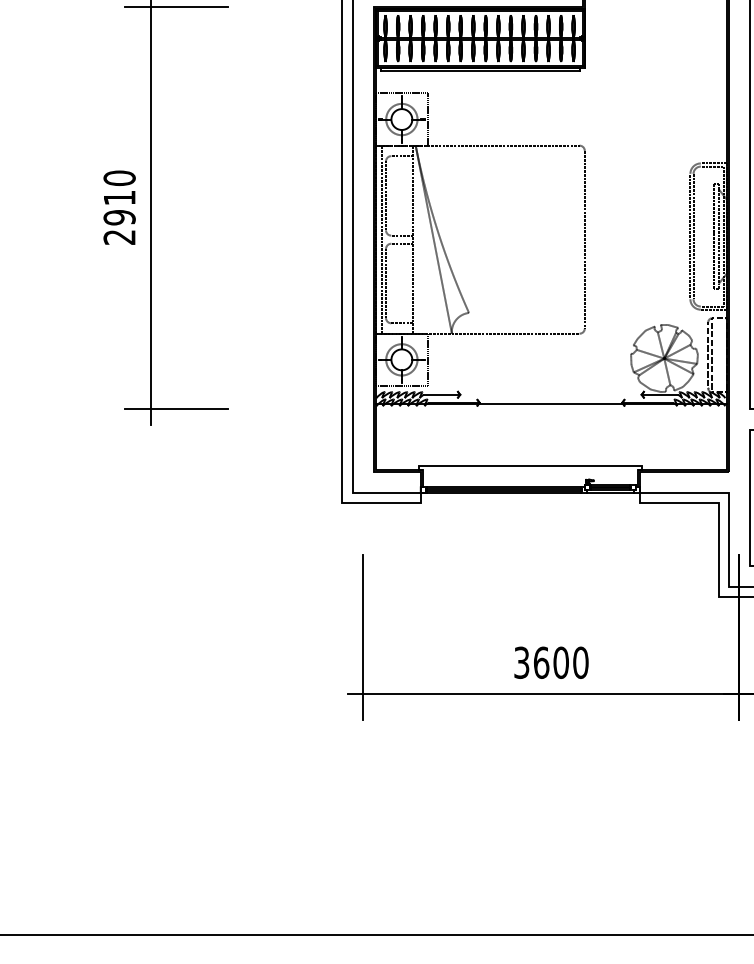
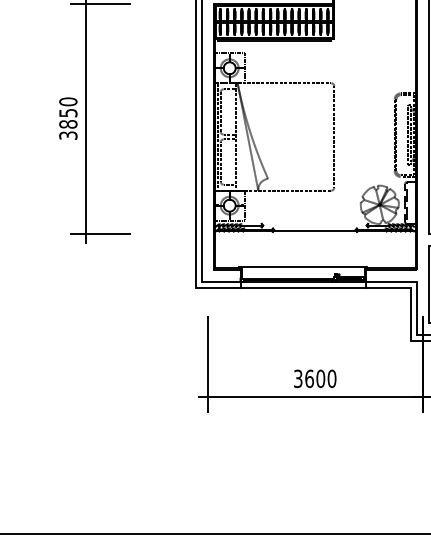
text: (119, 217) -> (68, 124), 2910 -> 3850
line: (529, 502) -> (302, 287), added

